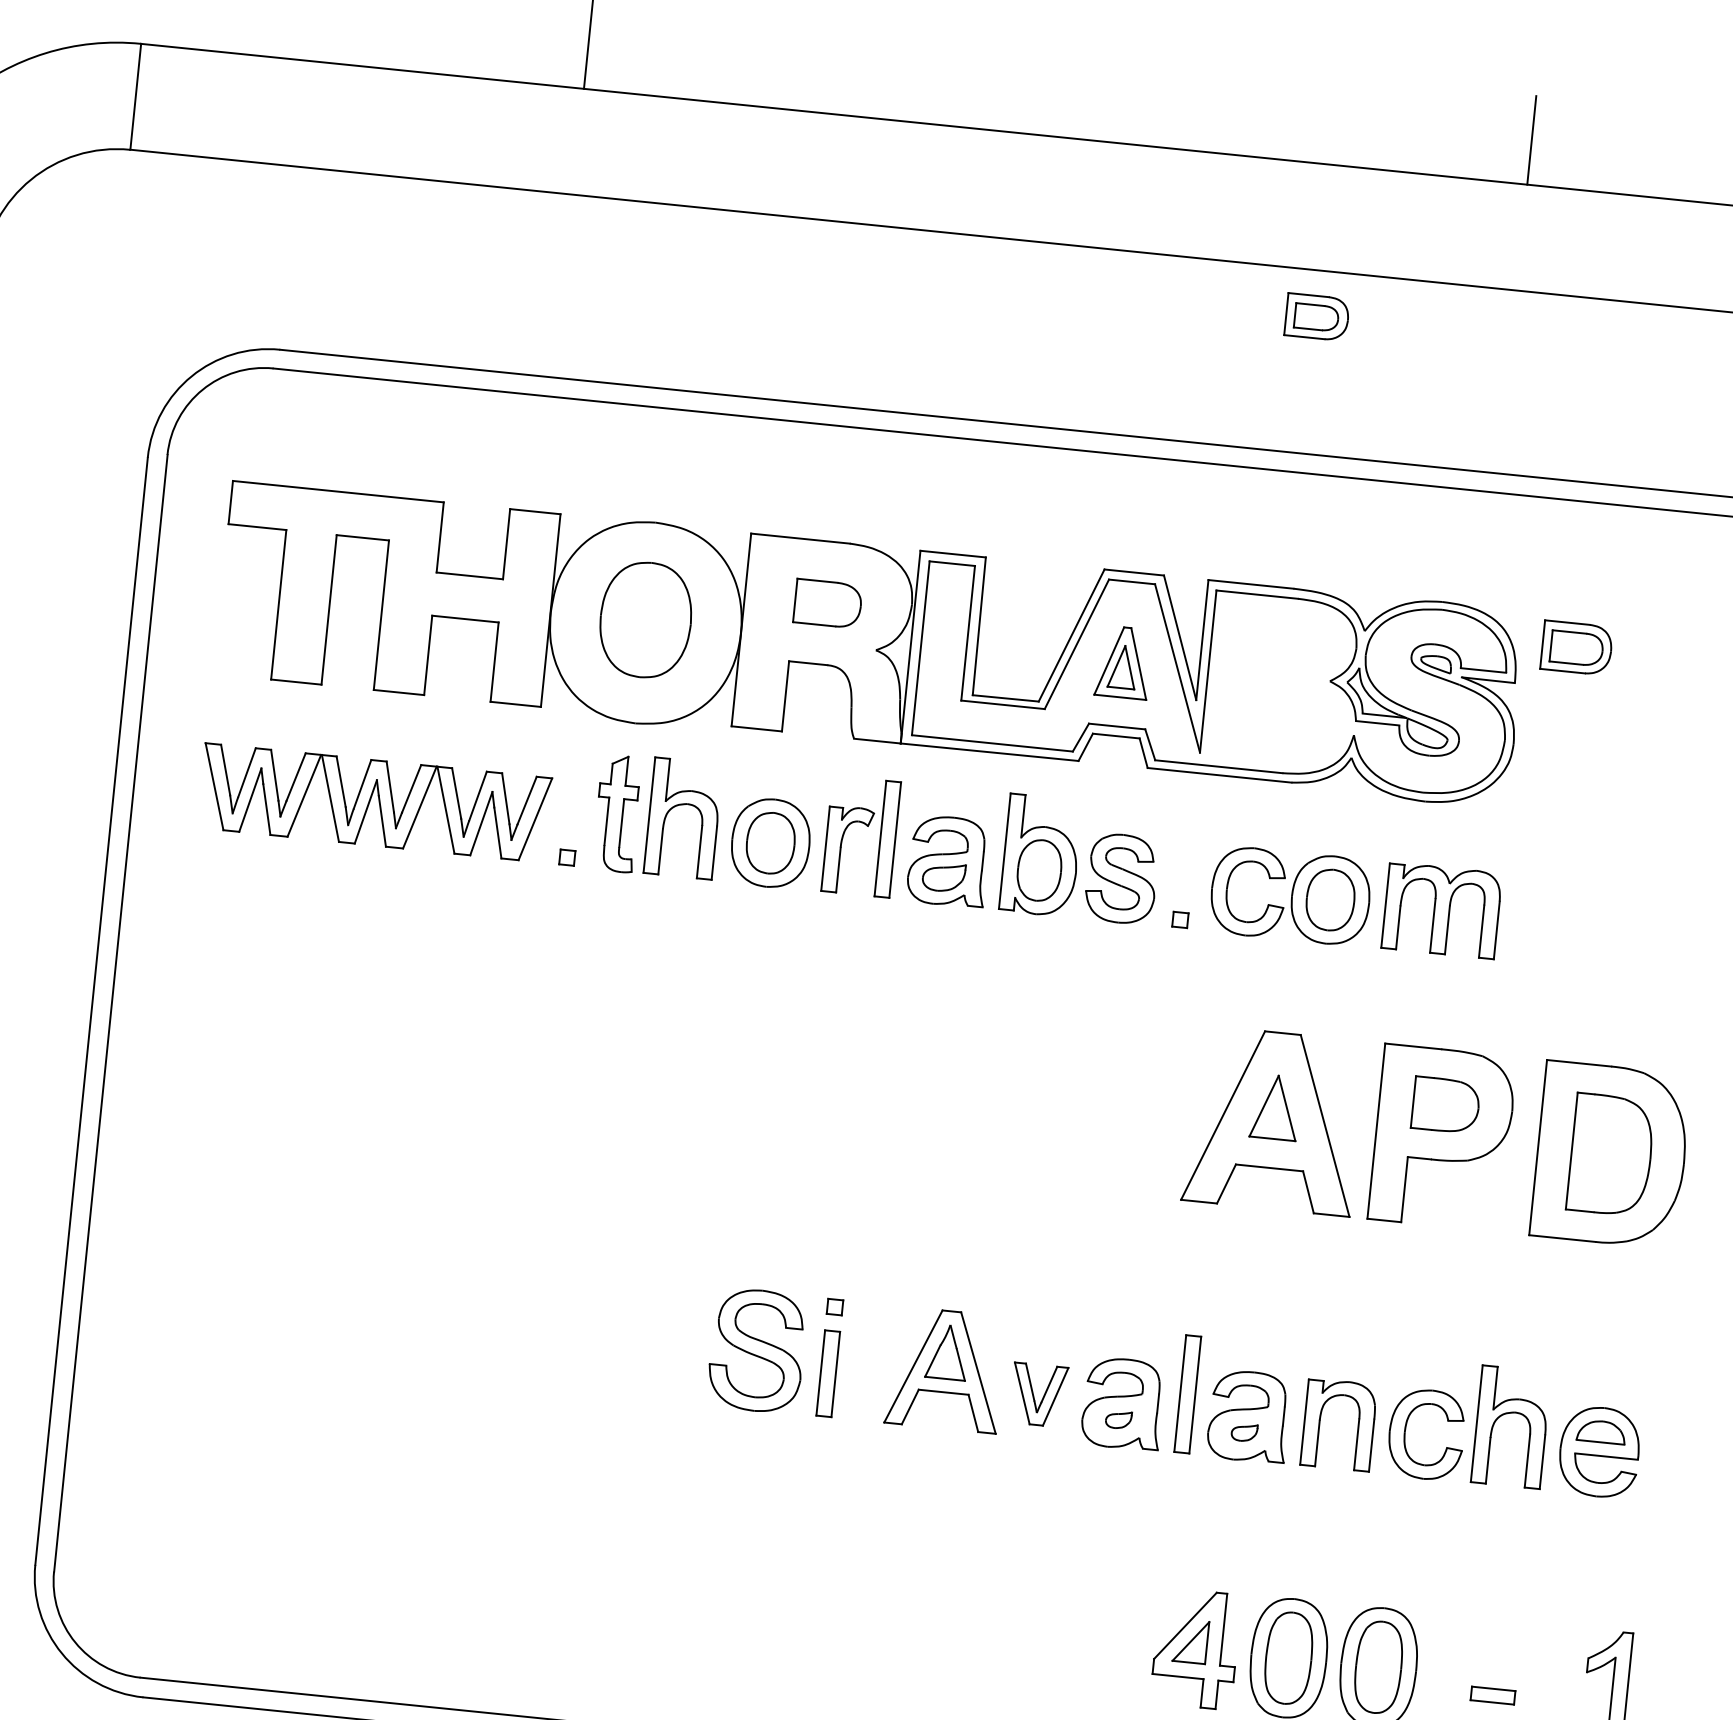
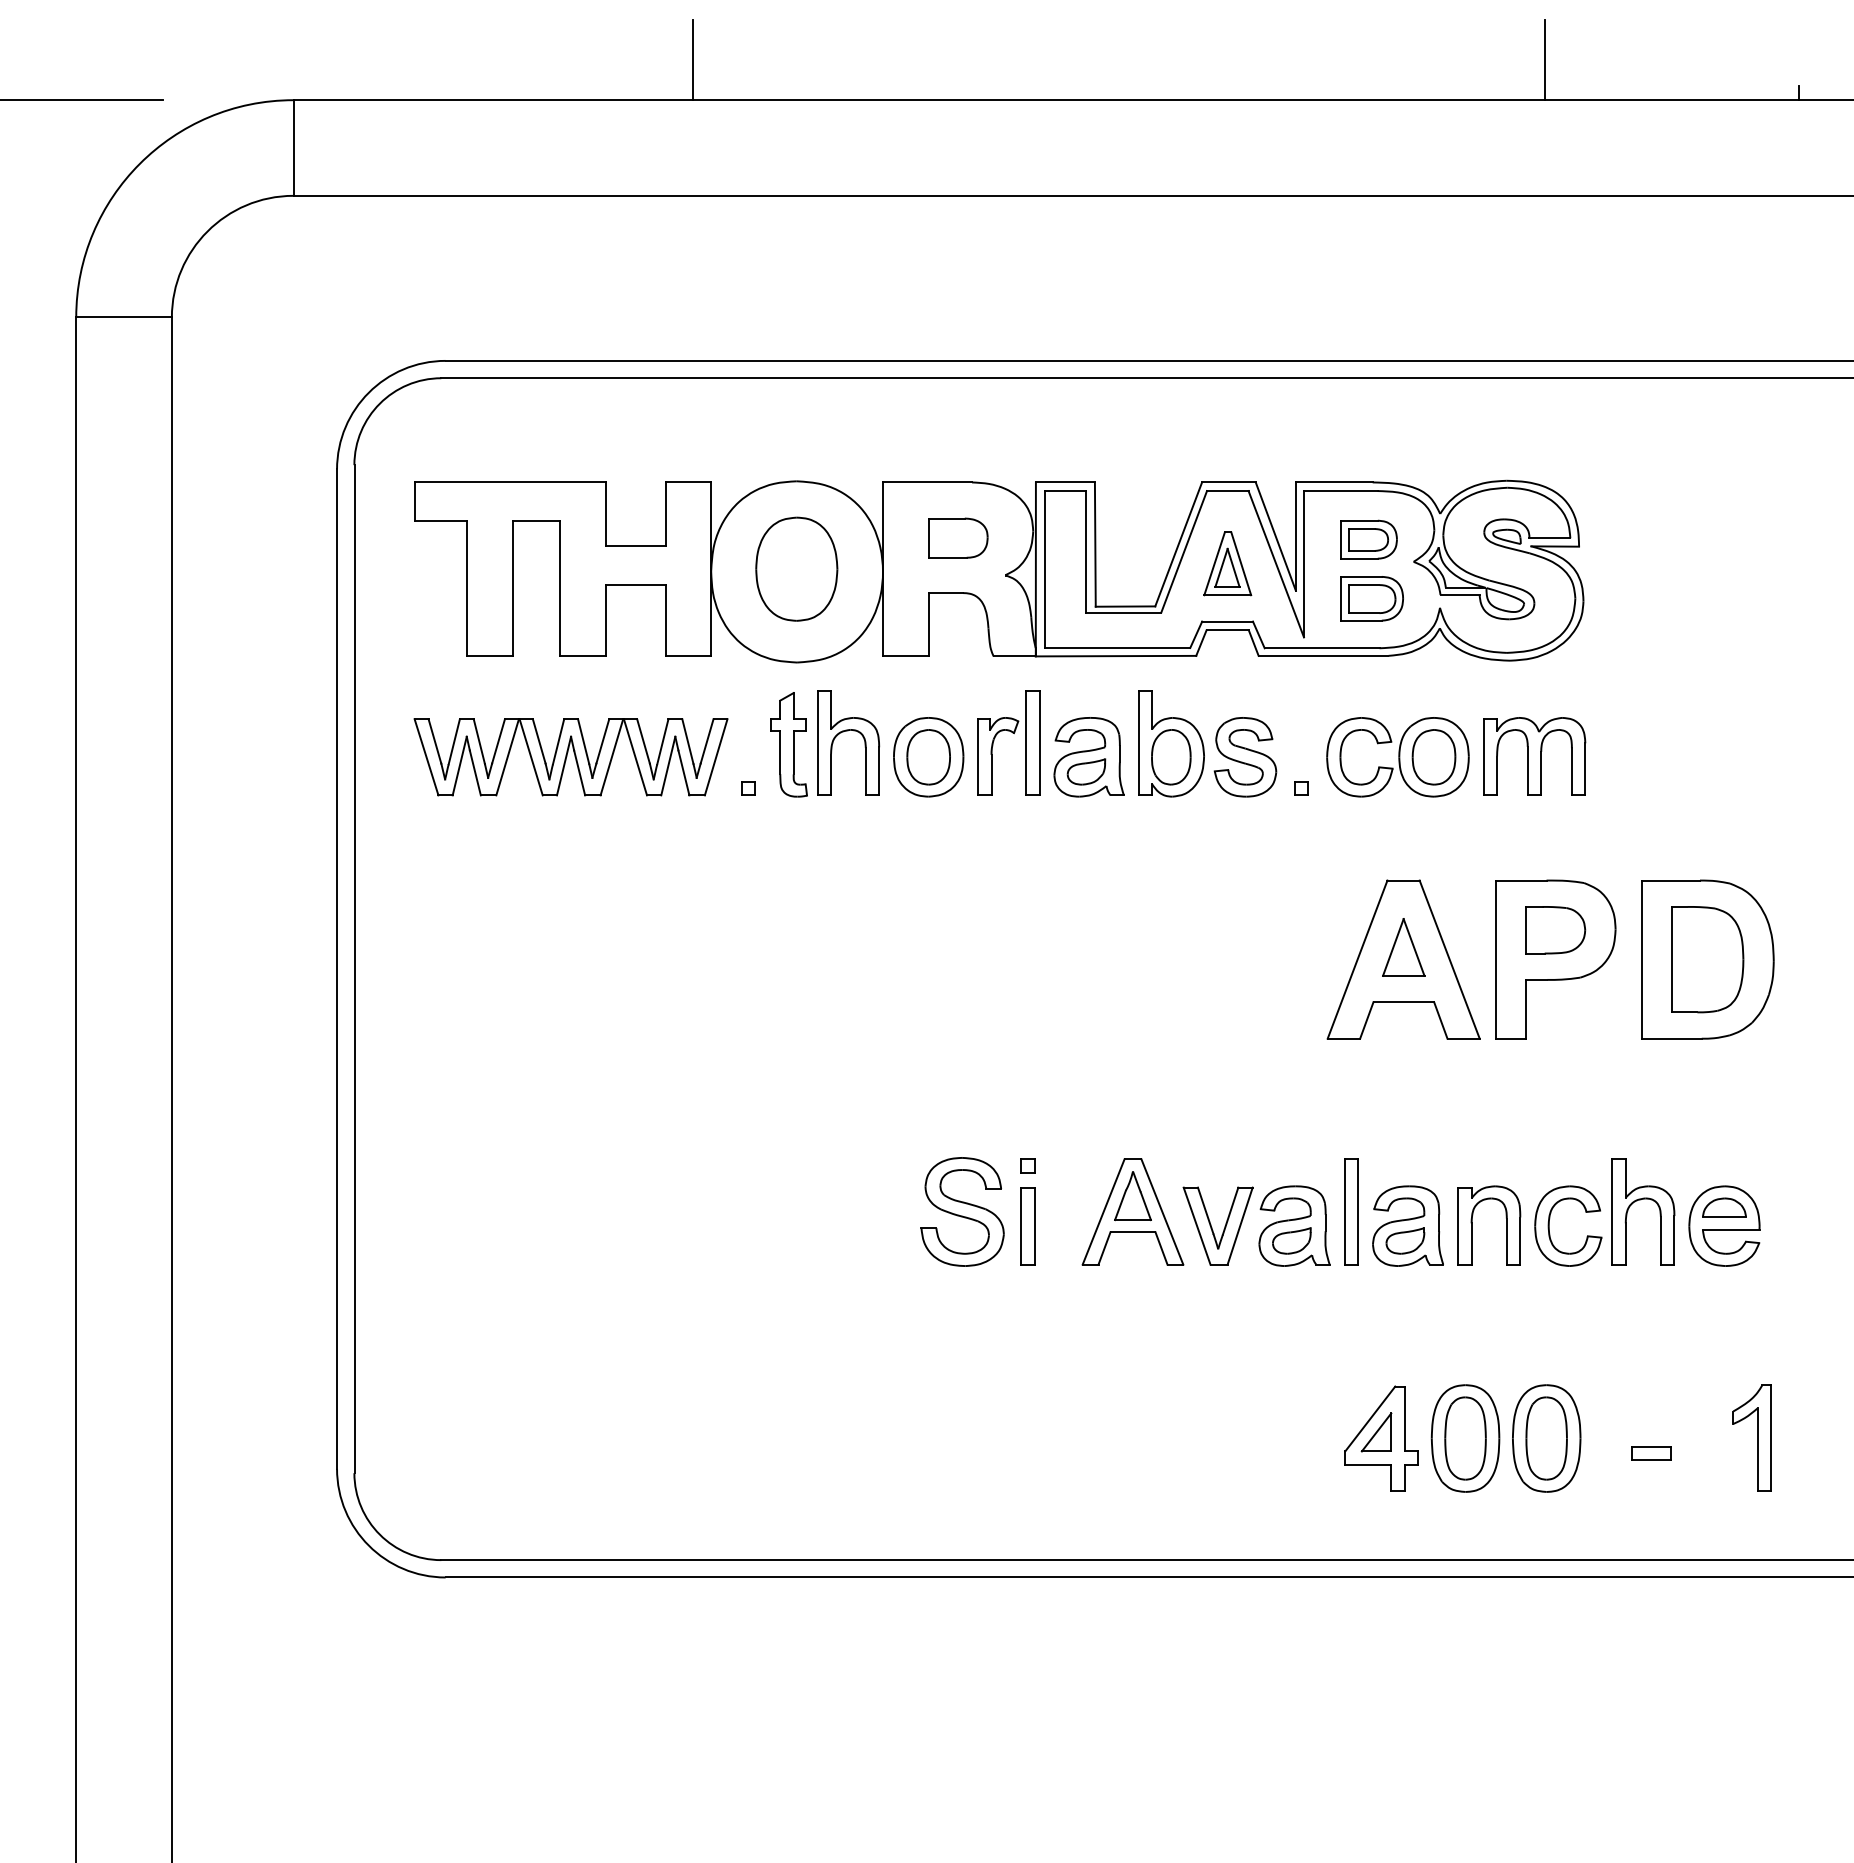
part: (1316, 316) -> (1368, 539), moved
part: (1576, 647) -> (1371, 598), moved
part: (1038, 1394) -> (1217, 1225), size x1.43
part: (1118, 1419) -> (1291, 1240), size x1.67
part: (1244, 1432) -> (1405, 1240), size x1.67

